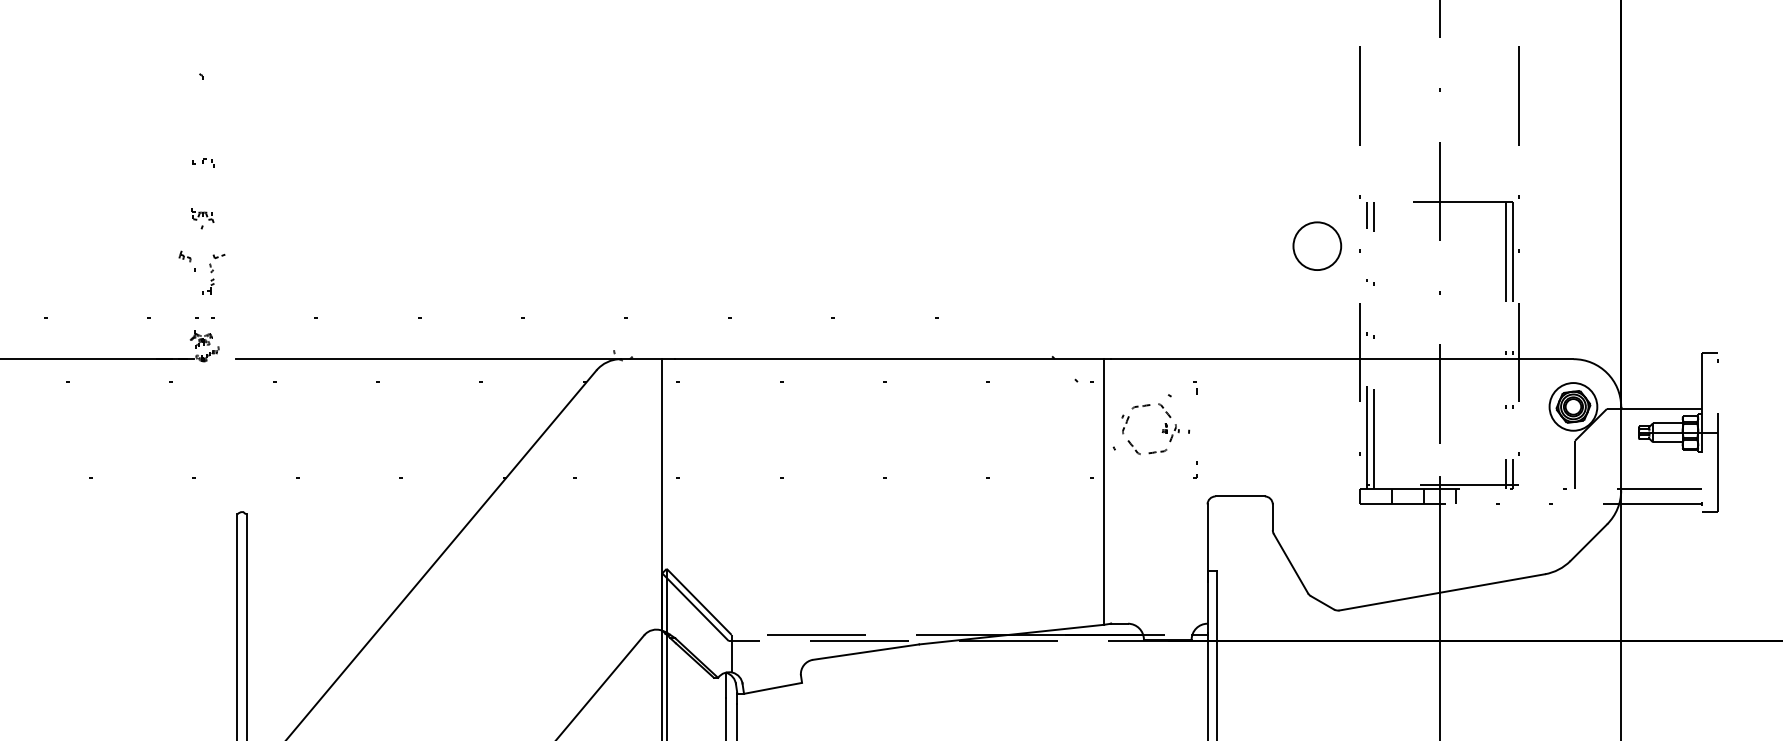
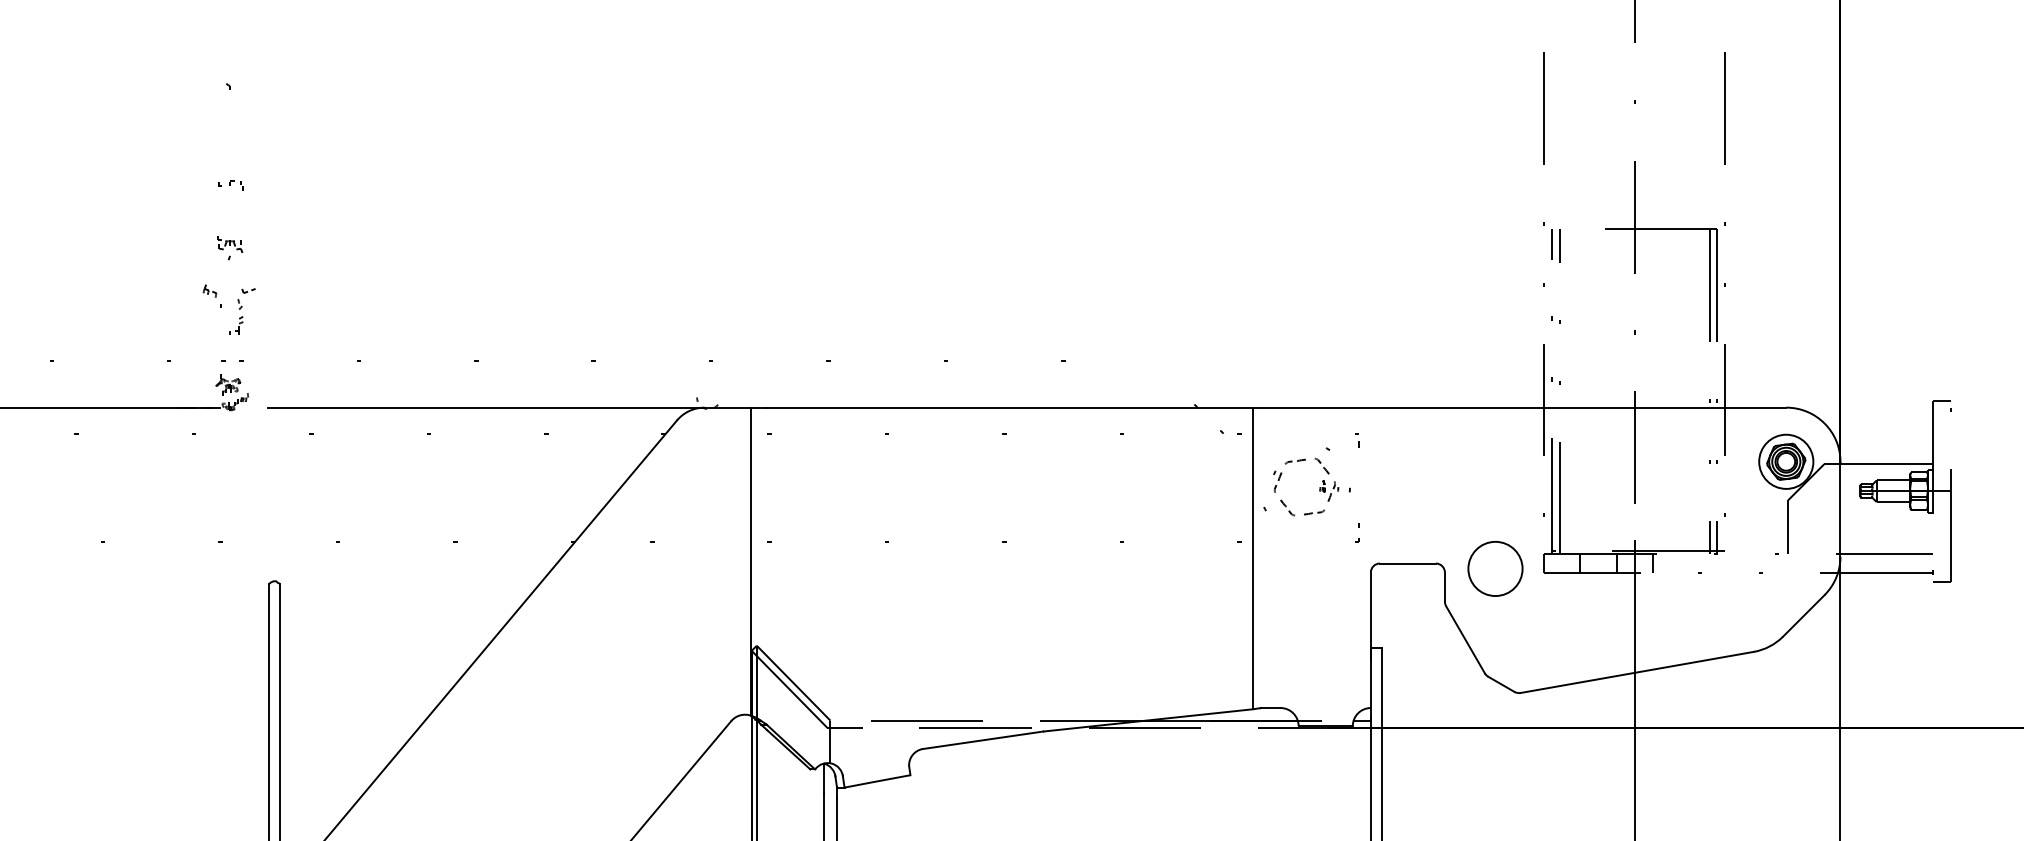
circle: (1317, 245) -> (1495, 568), moved

